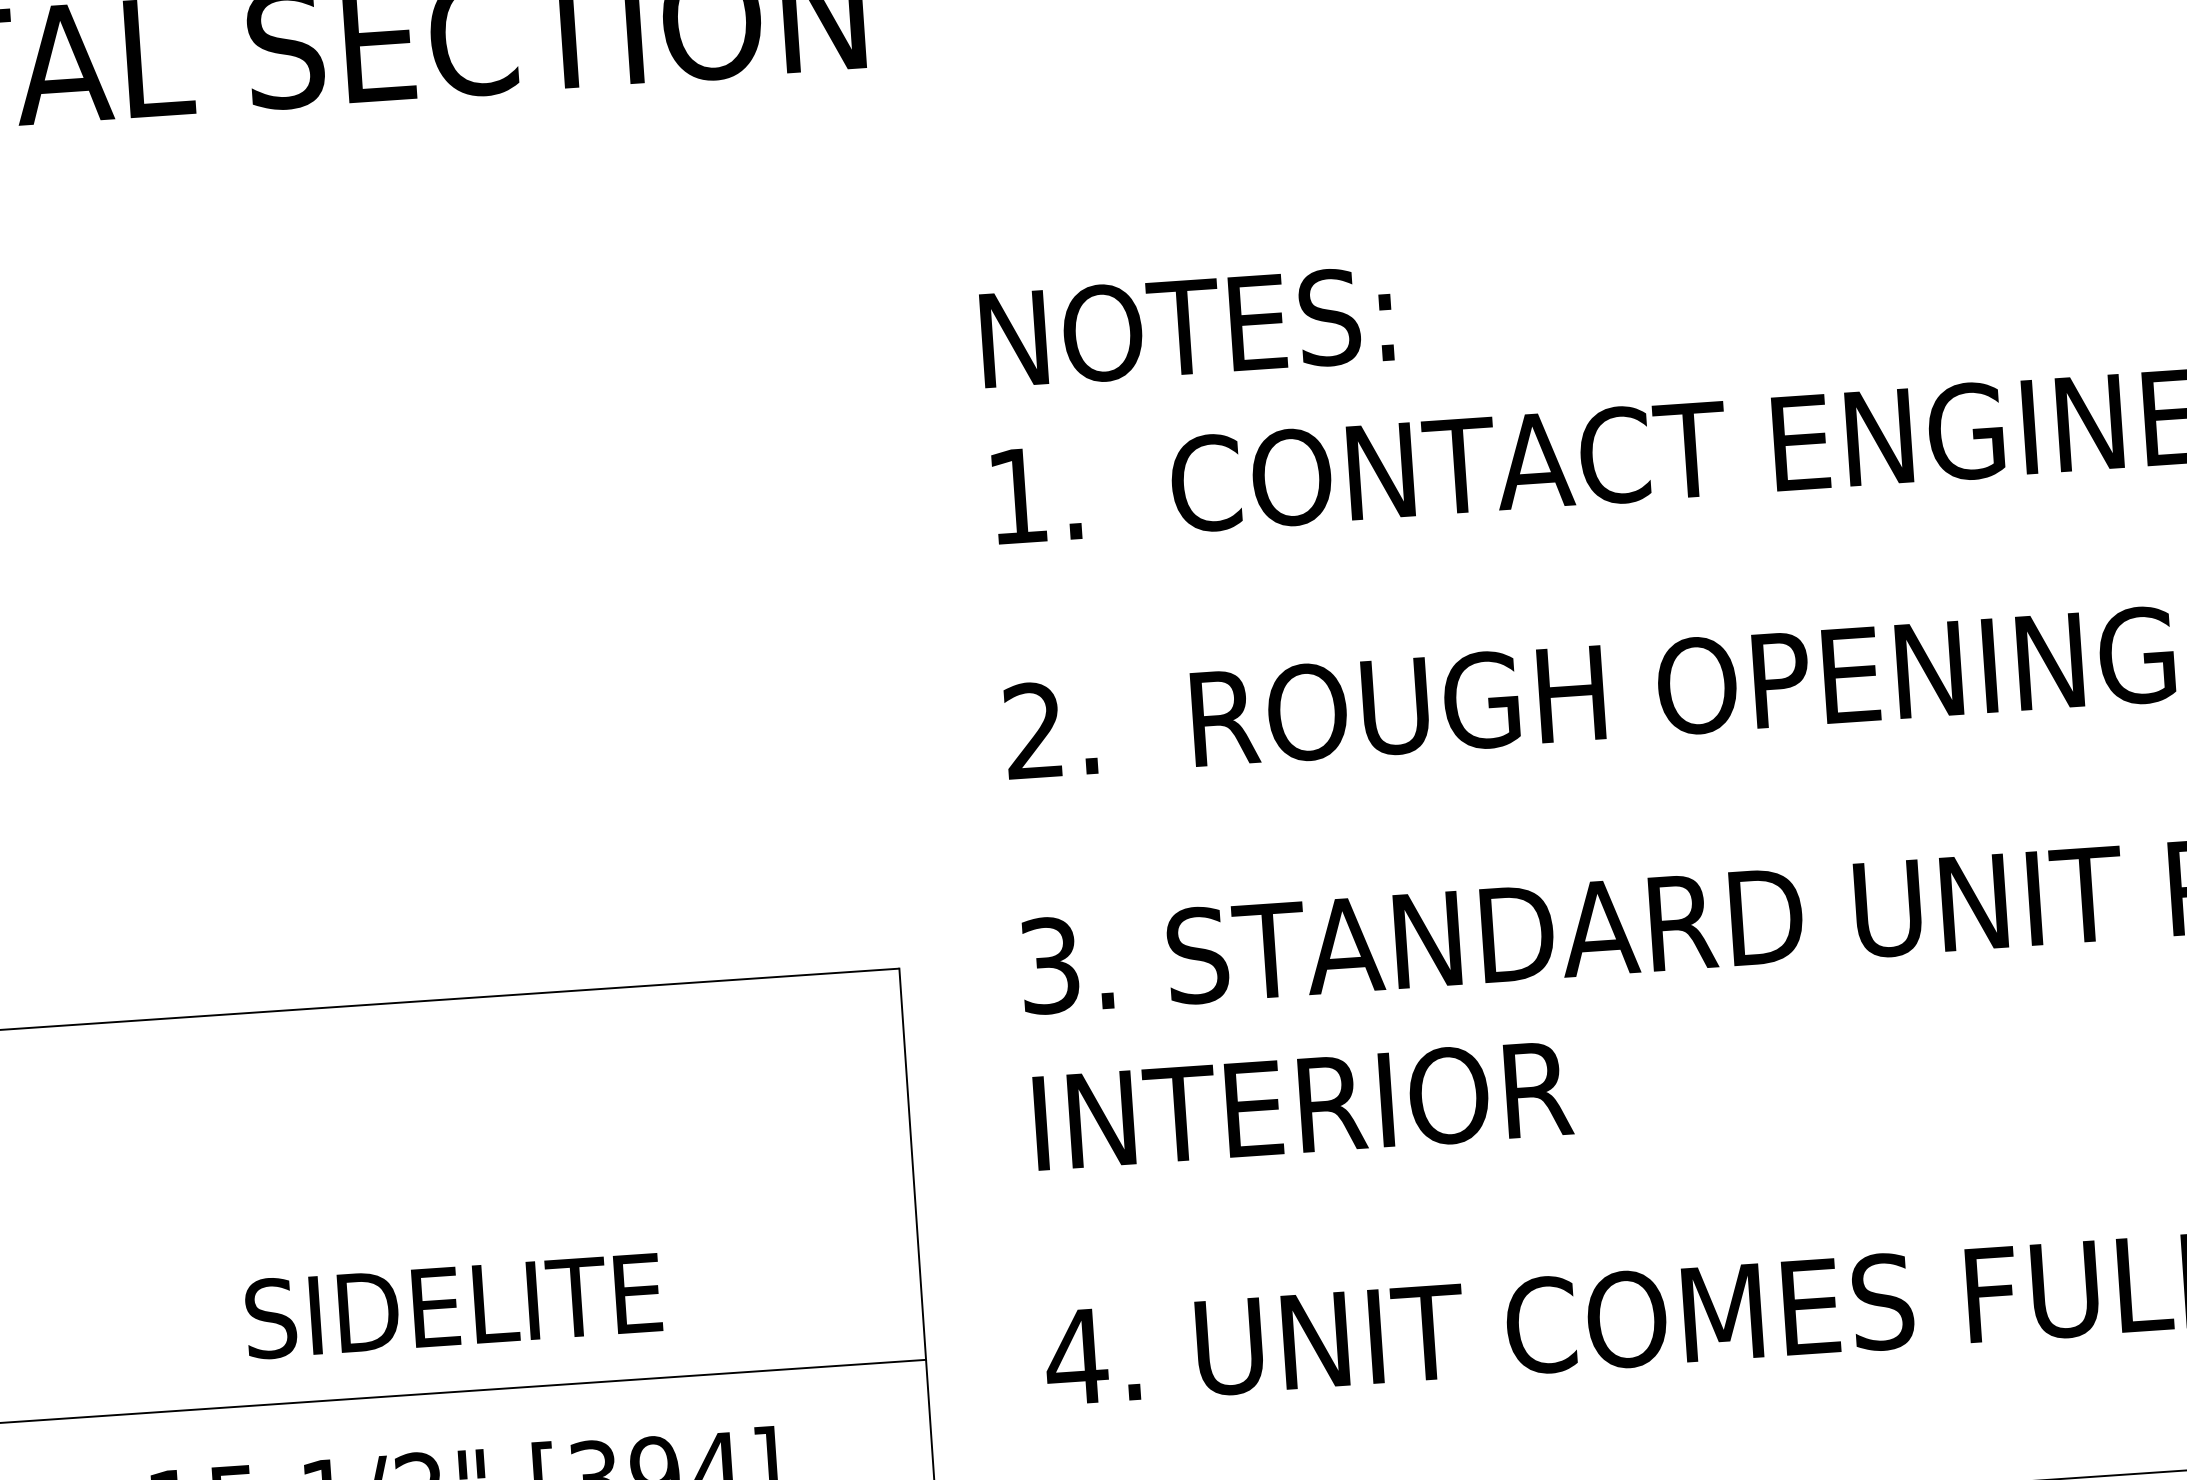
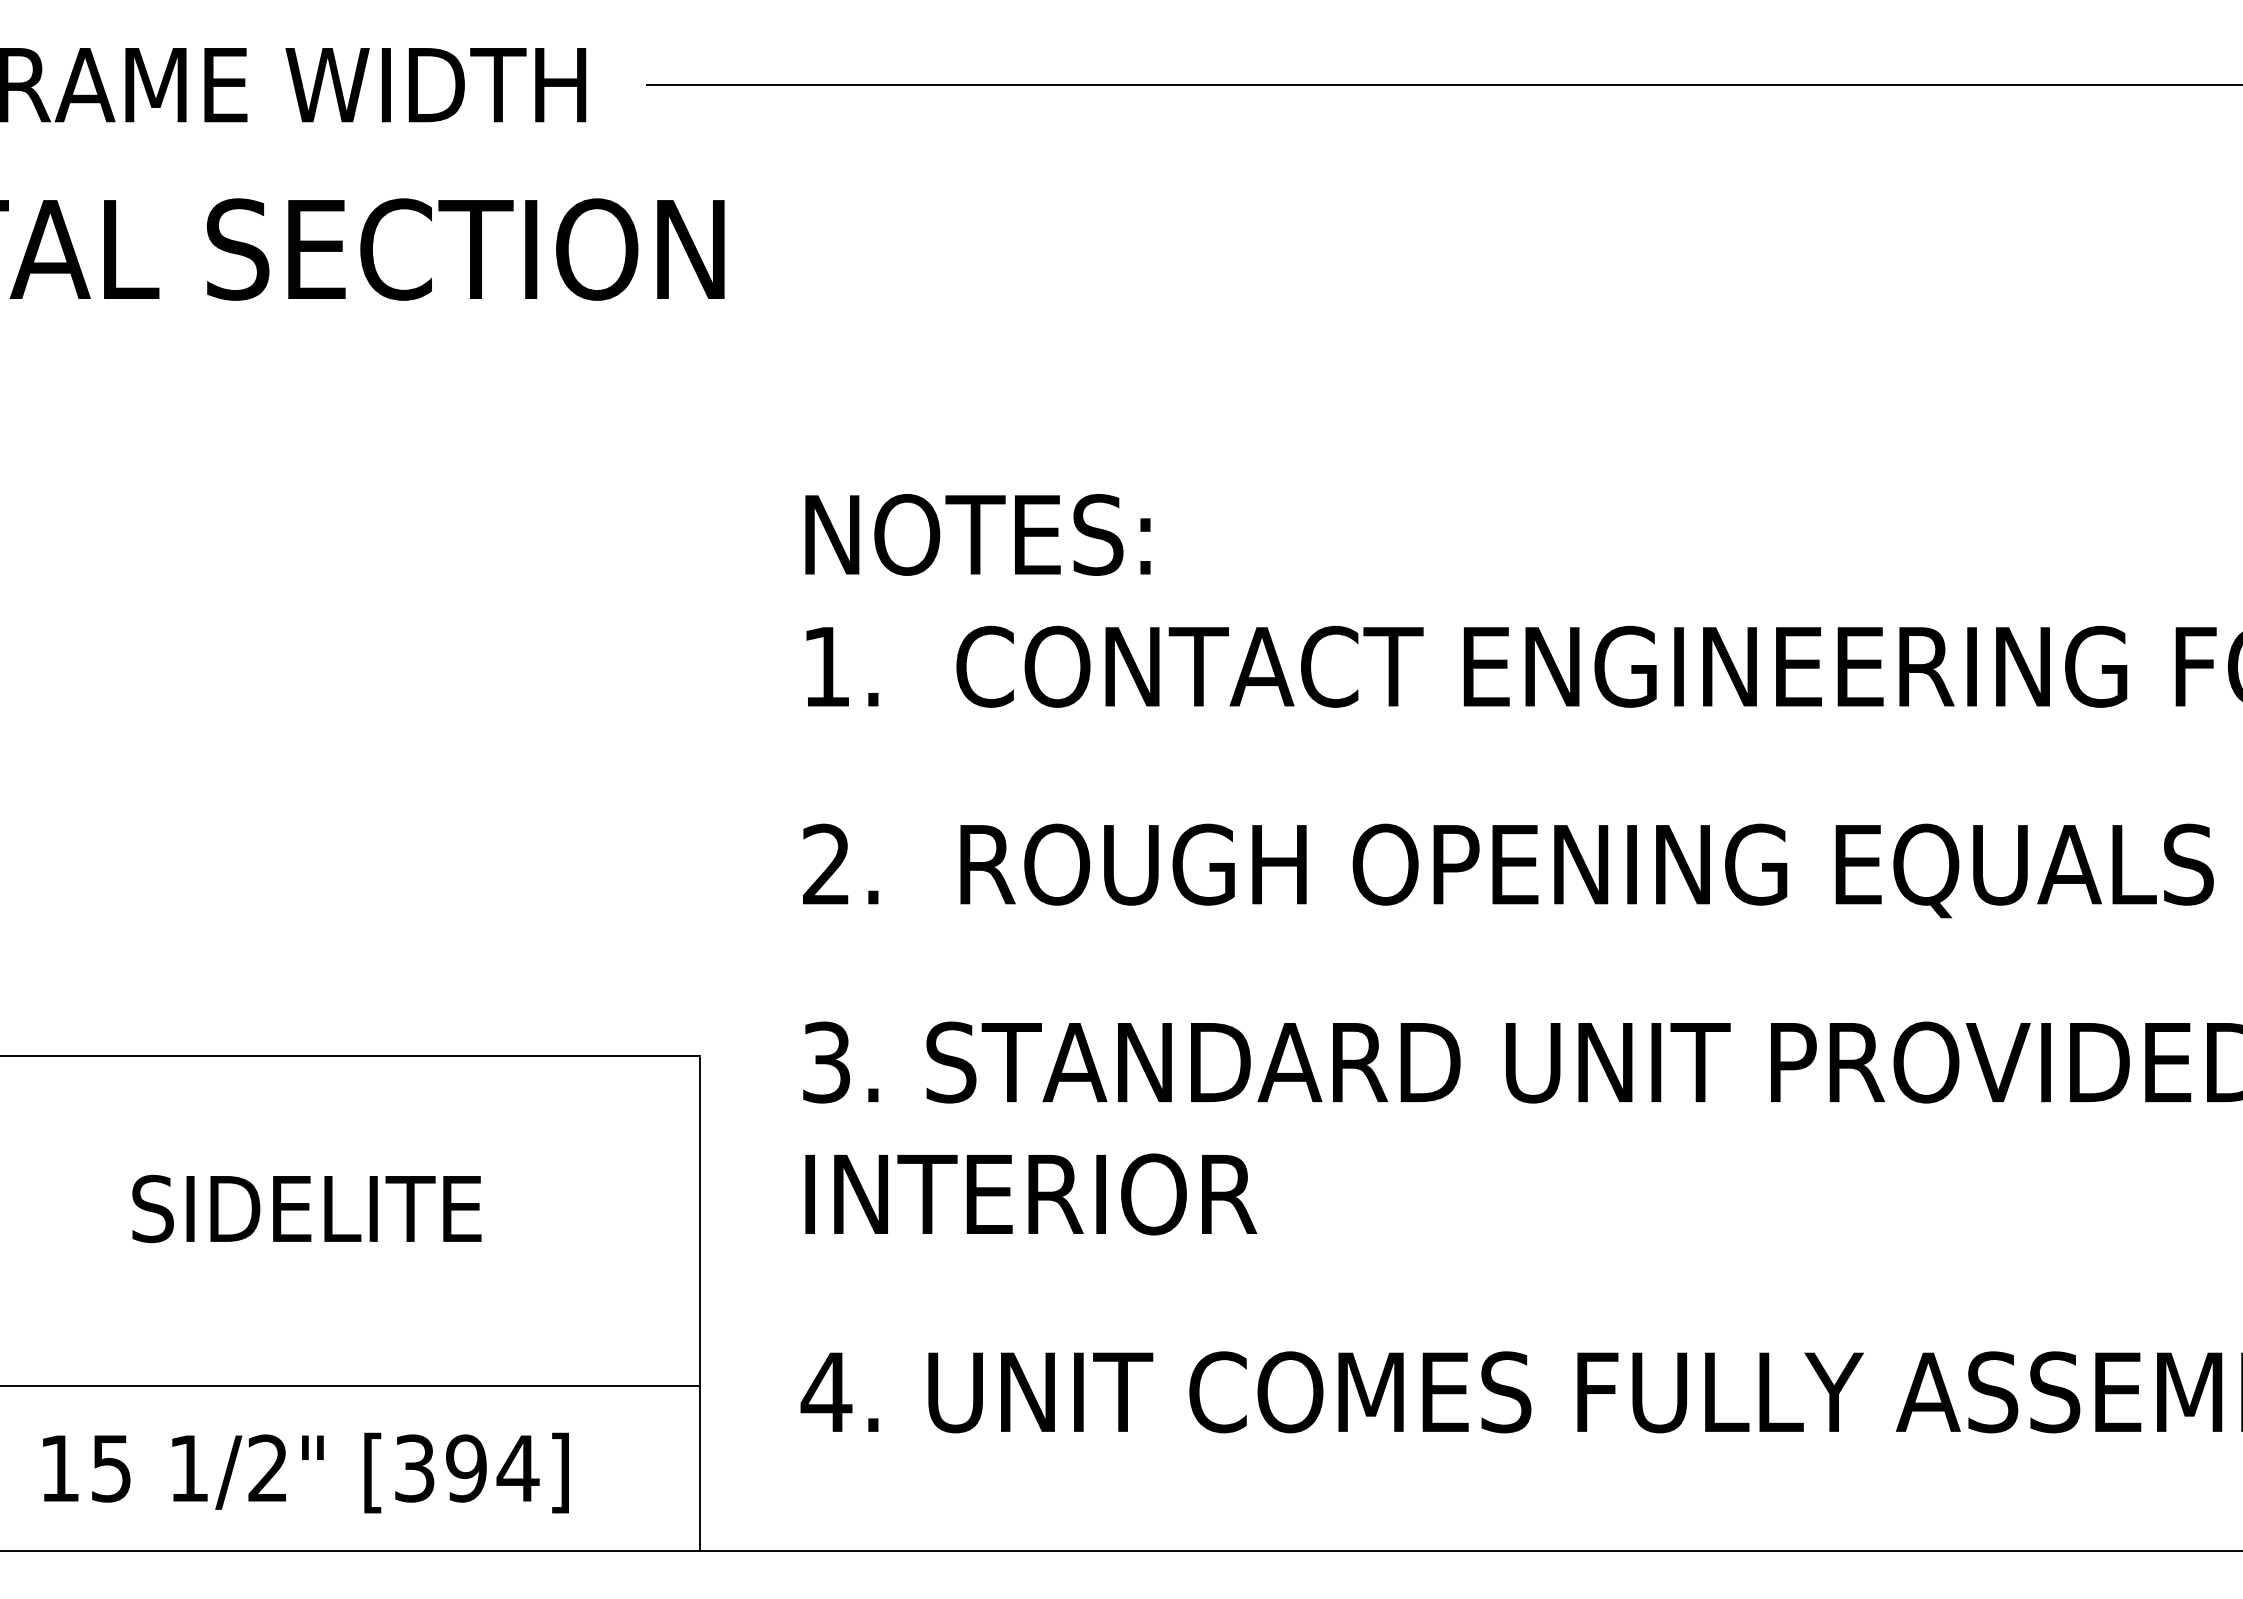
text: (453, 1305) -> (306, 1208), moved

